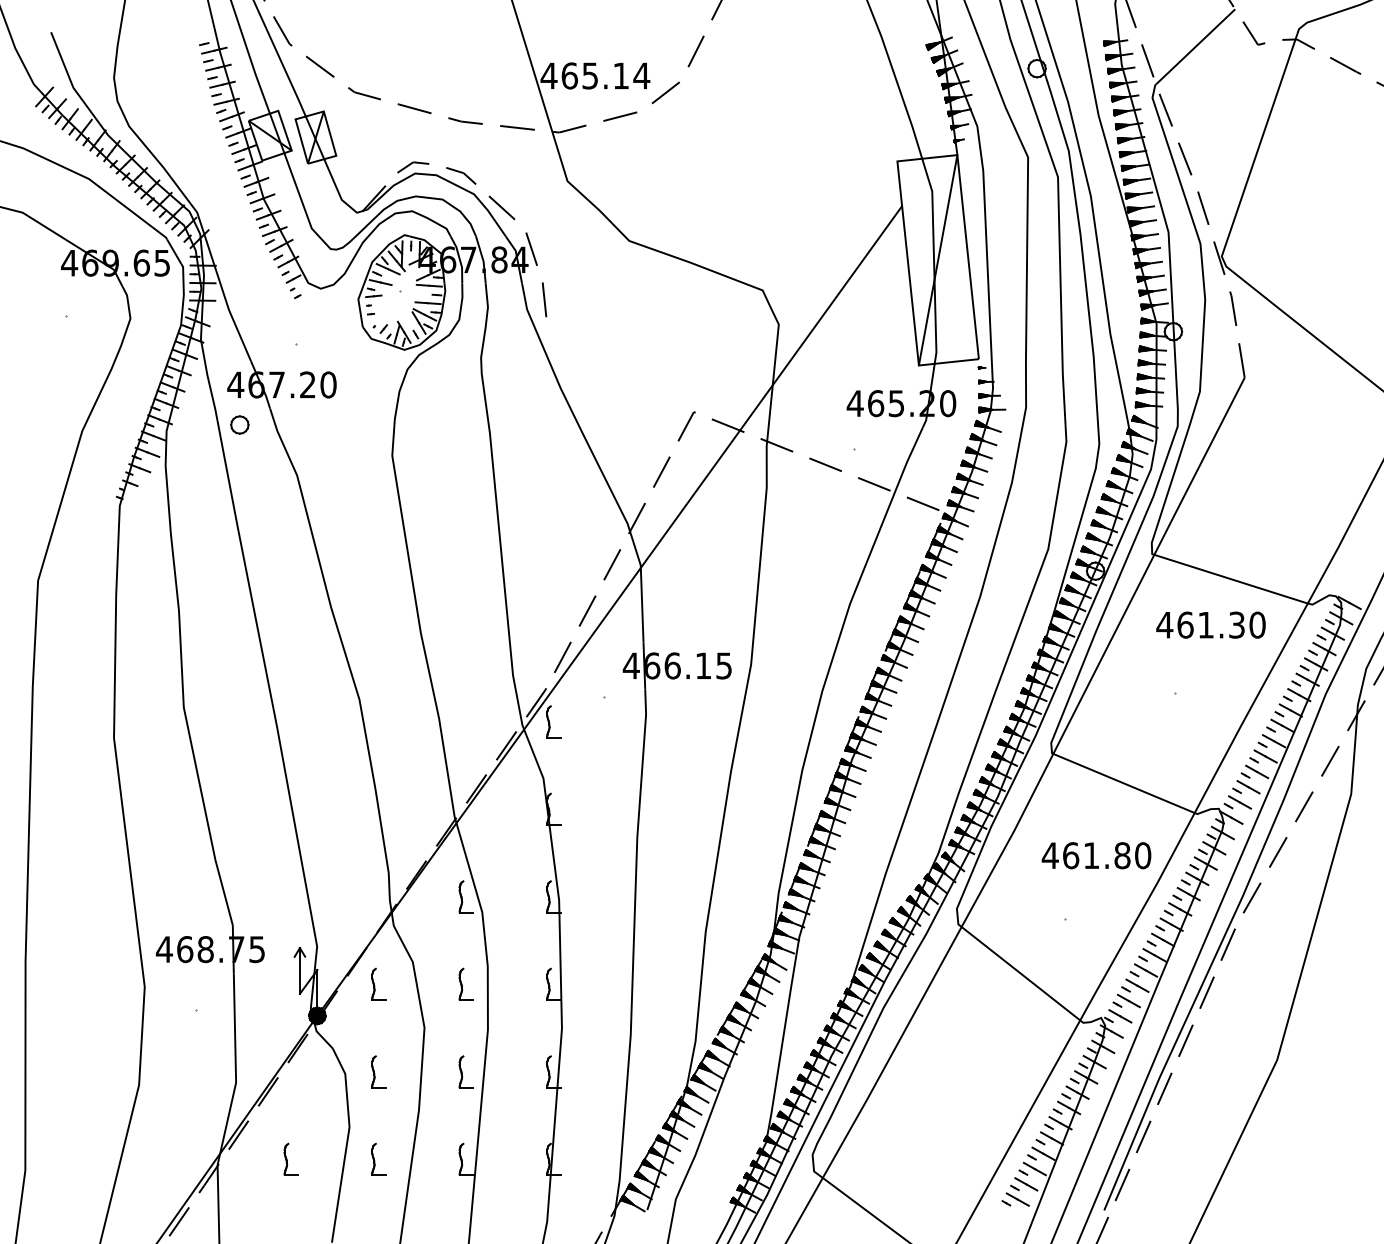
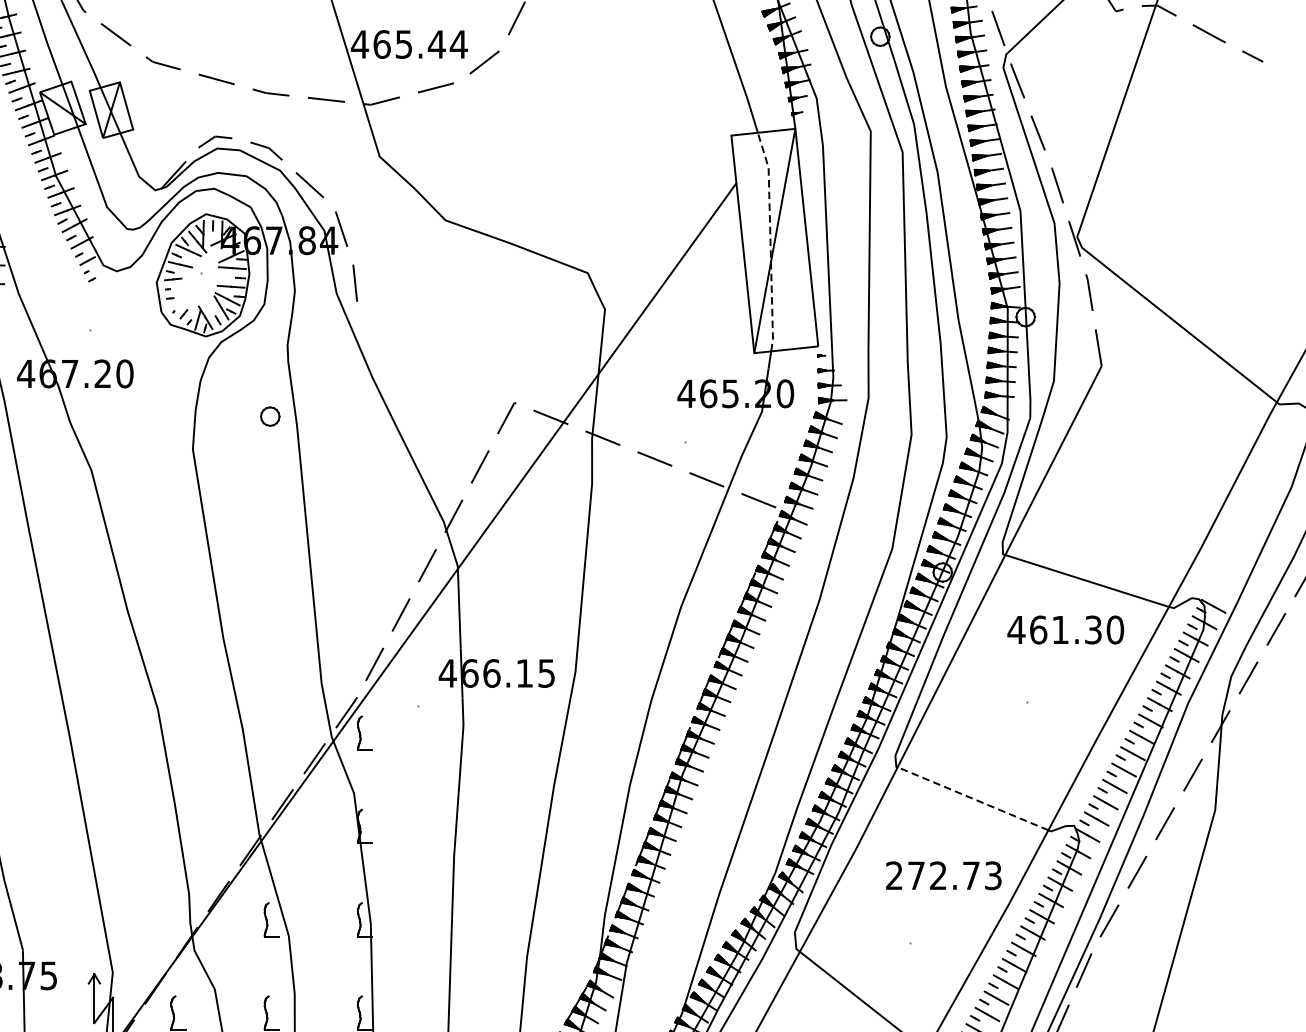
text: (620, 75) -> (436, 44), 465.14 -> 465.44
line: (934, 260) -> (770, 241), solid -> dashed
part: (239, 424) -> (269, 416), moved
line: (1124, 783) -> (973, 798), solid -> dashed
text: (1096, 855) -> (943, 875), 461.80 -> 272.73

